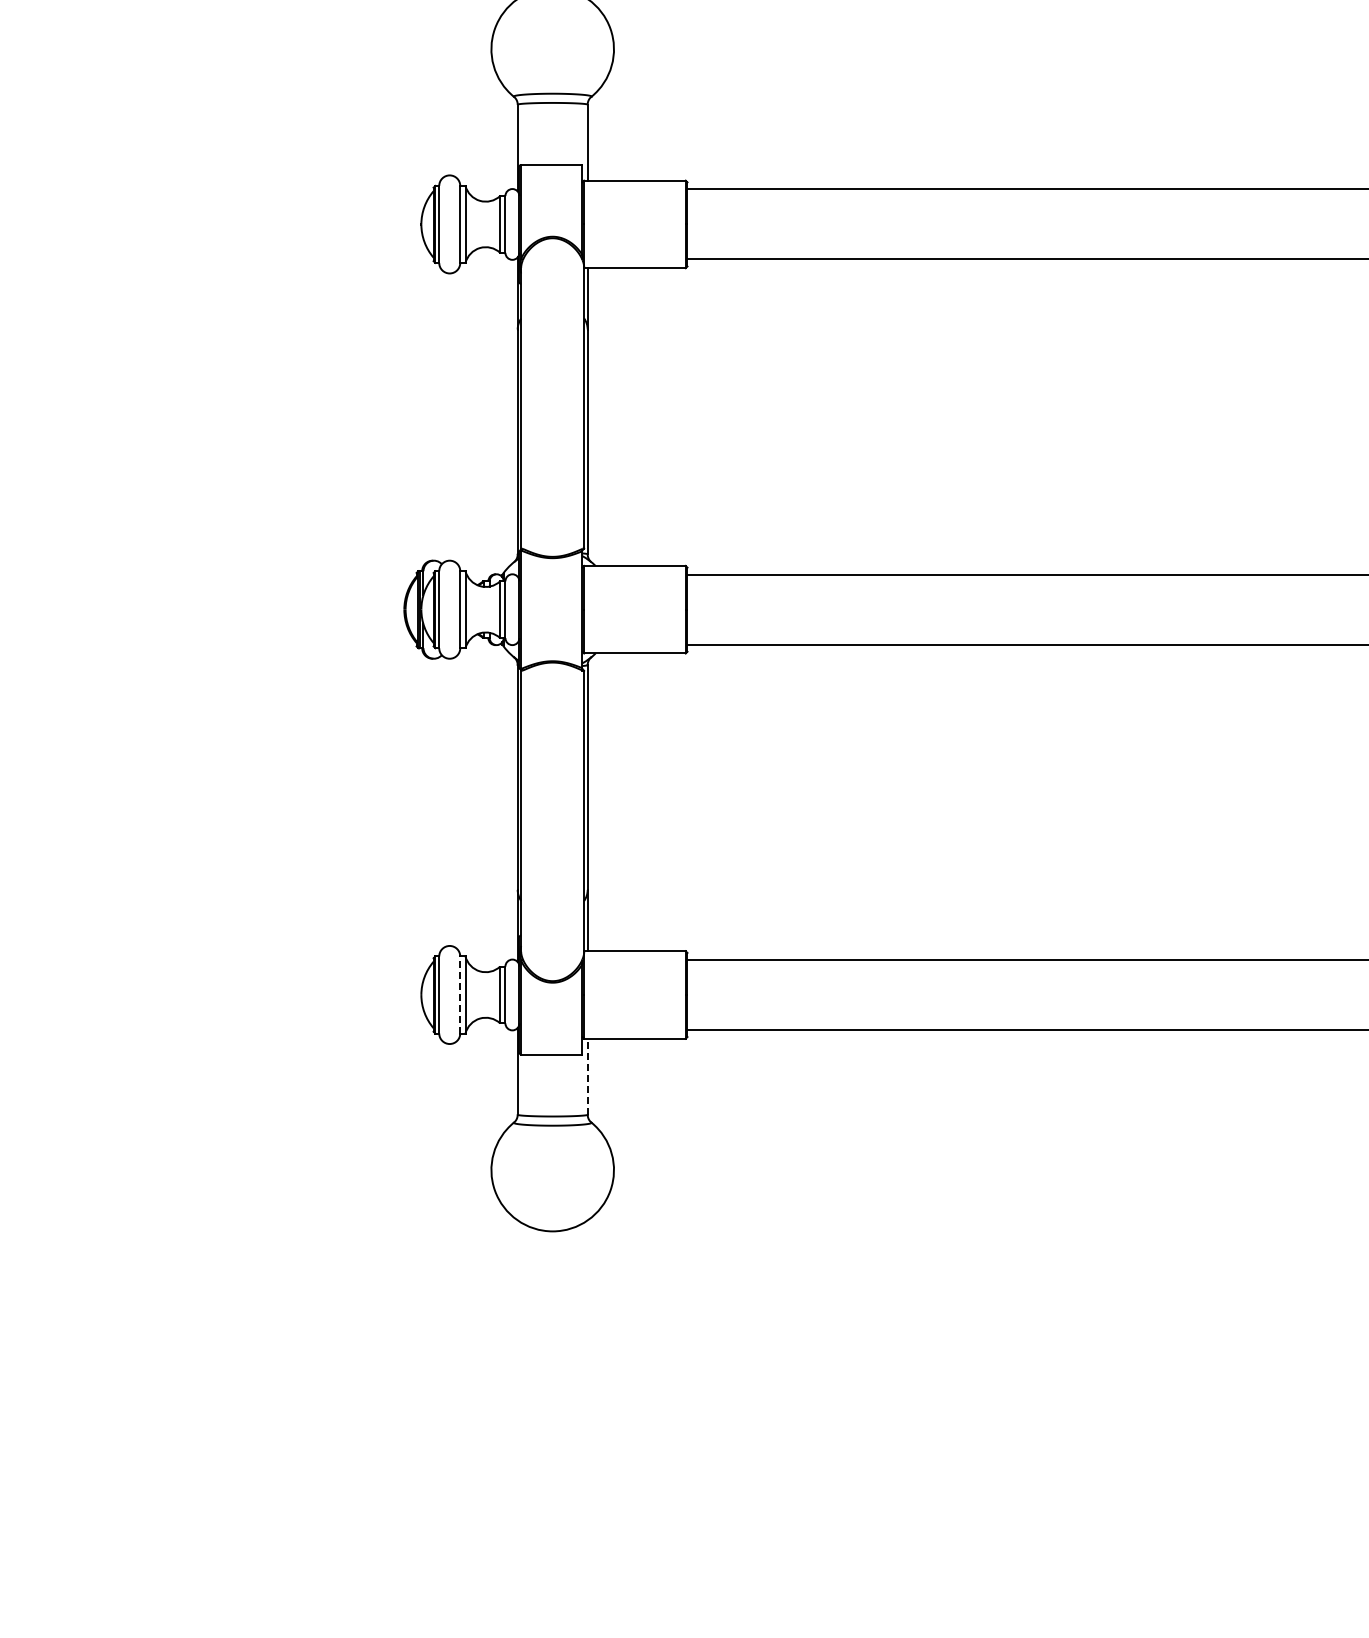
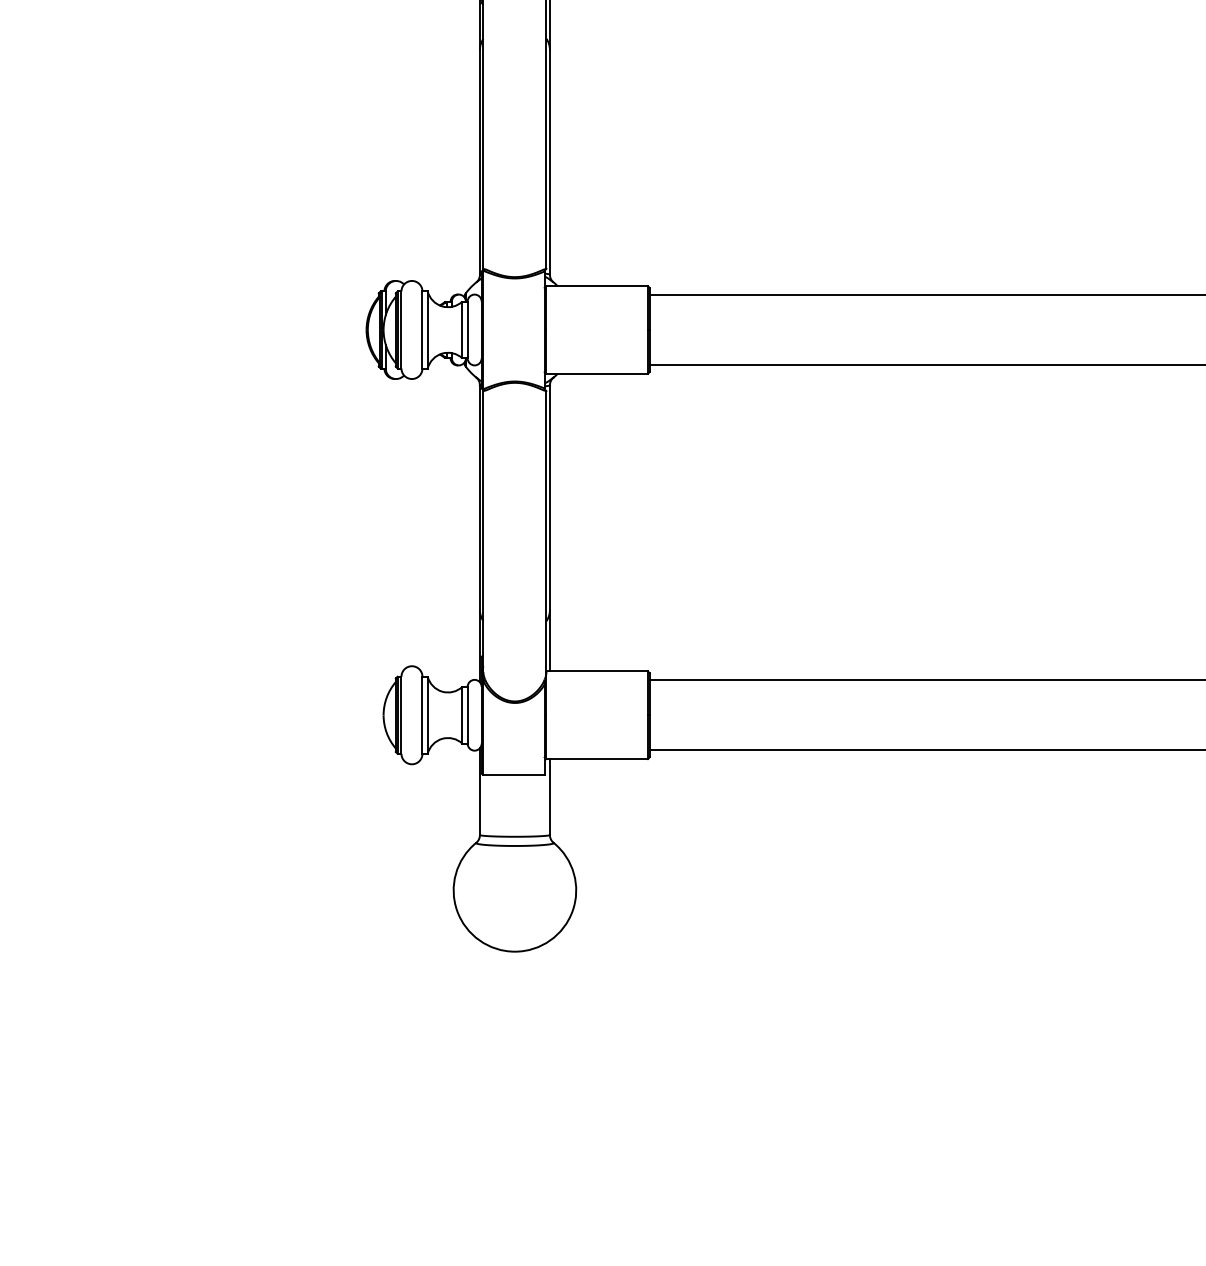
line: (460, 994) -> (422, 714), dashed -> solid
line: (587, 1076) -> (549, 796), dashed -> solid

